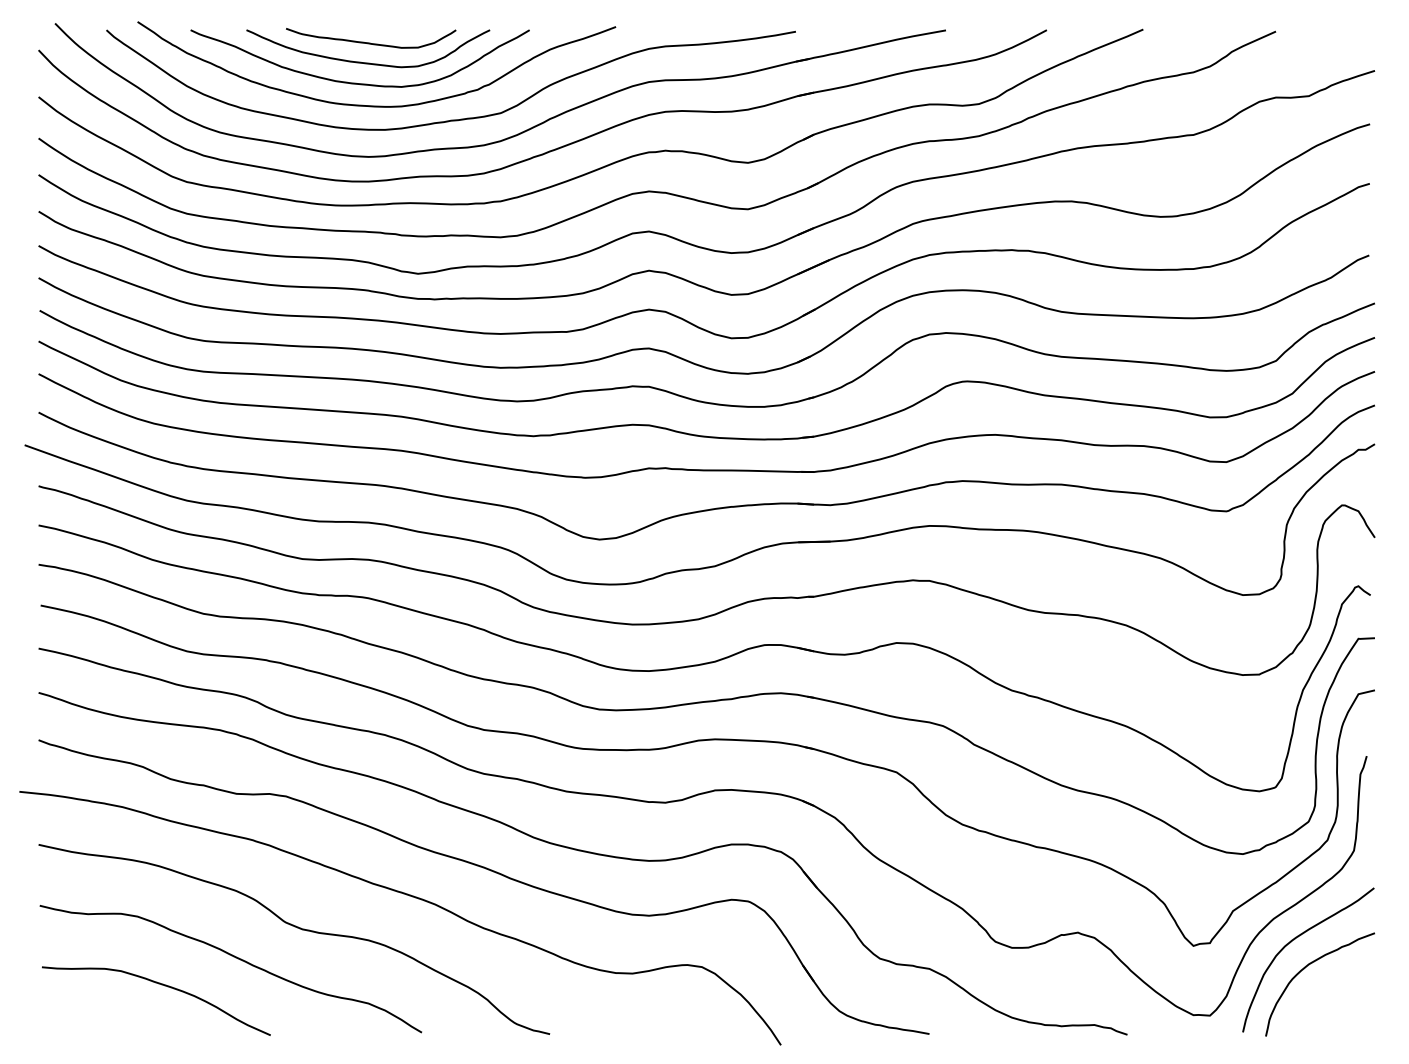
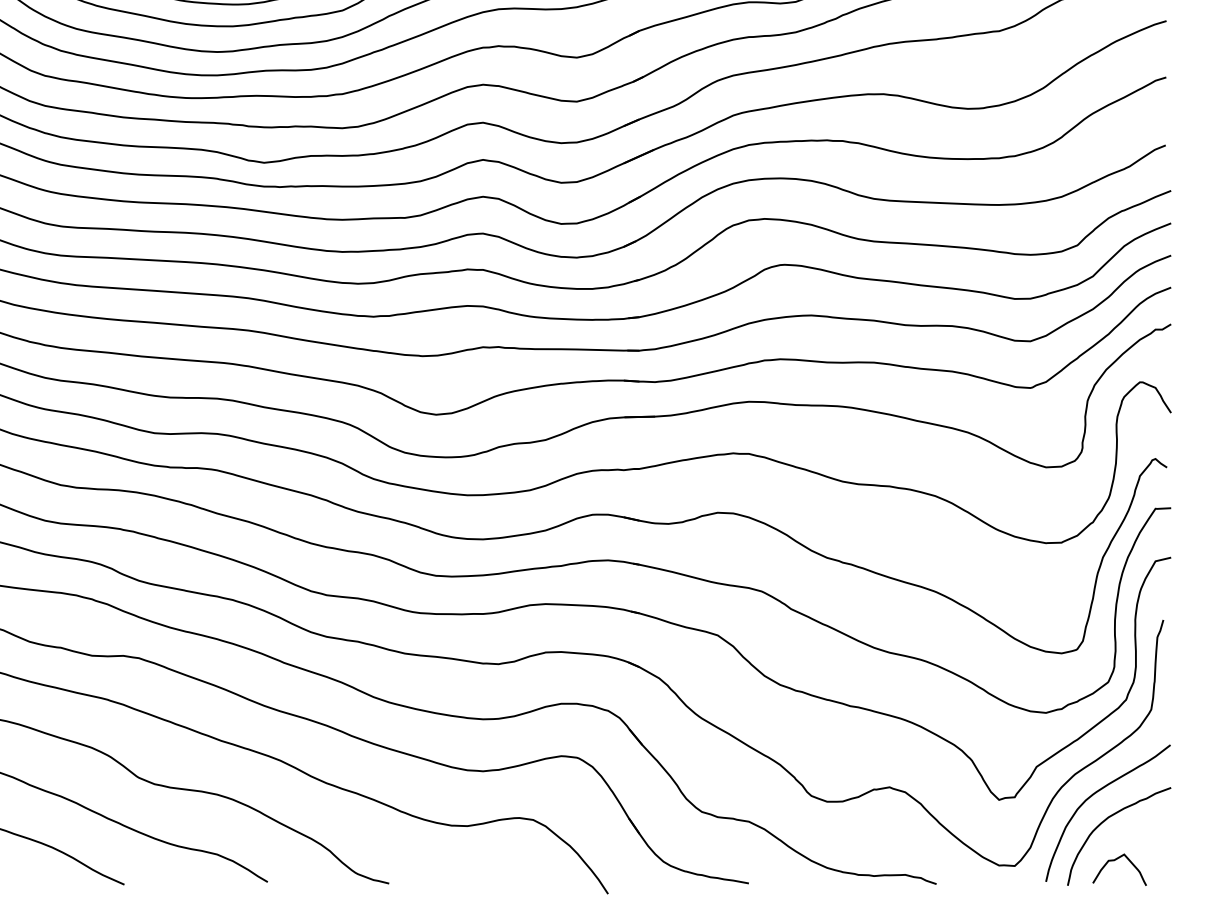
curve: (1315, 1010) -> (1114, 861), added

